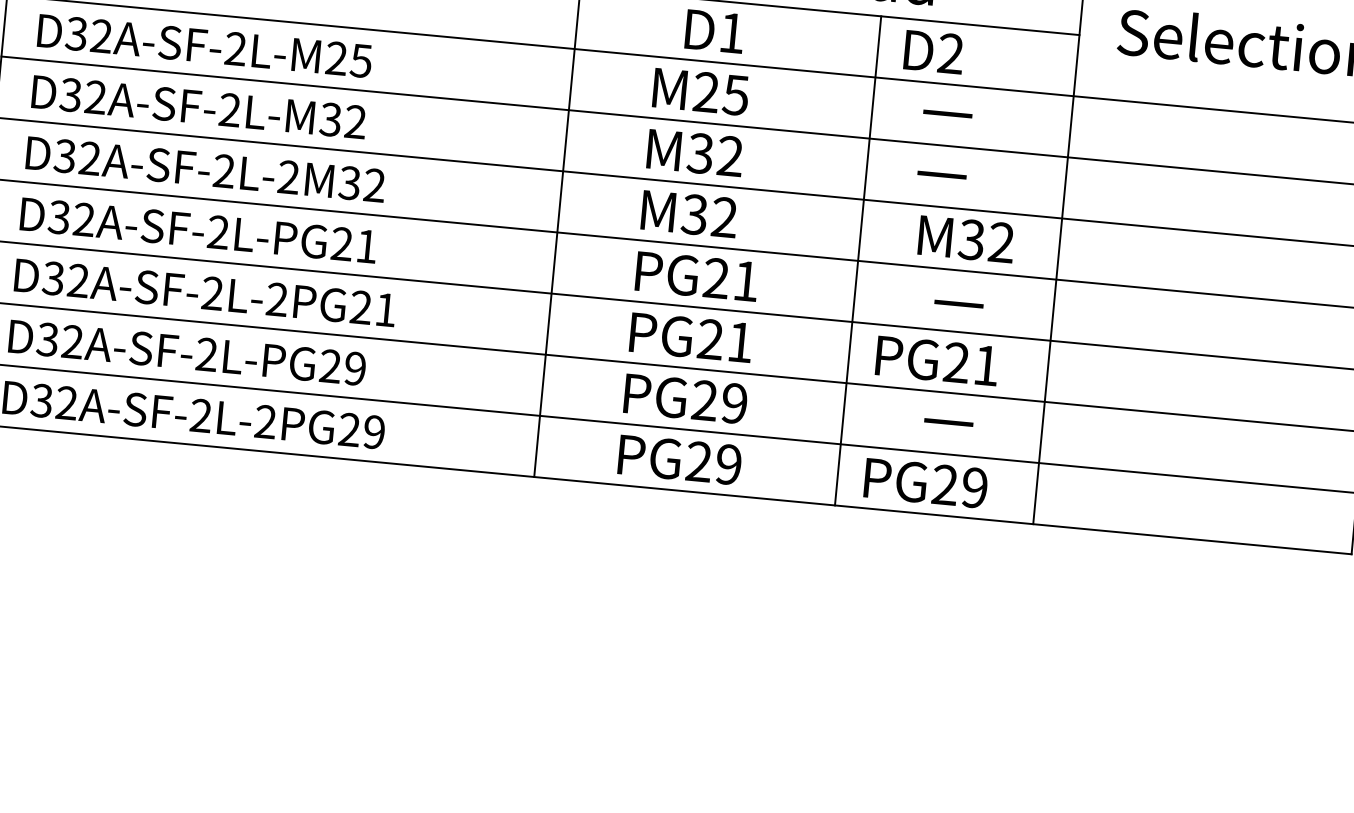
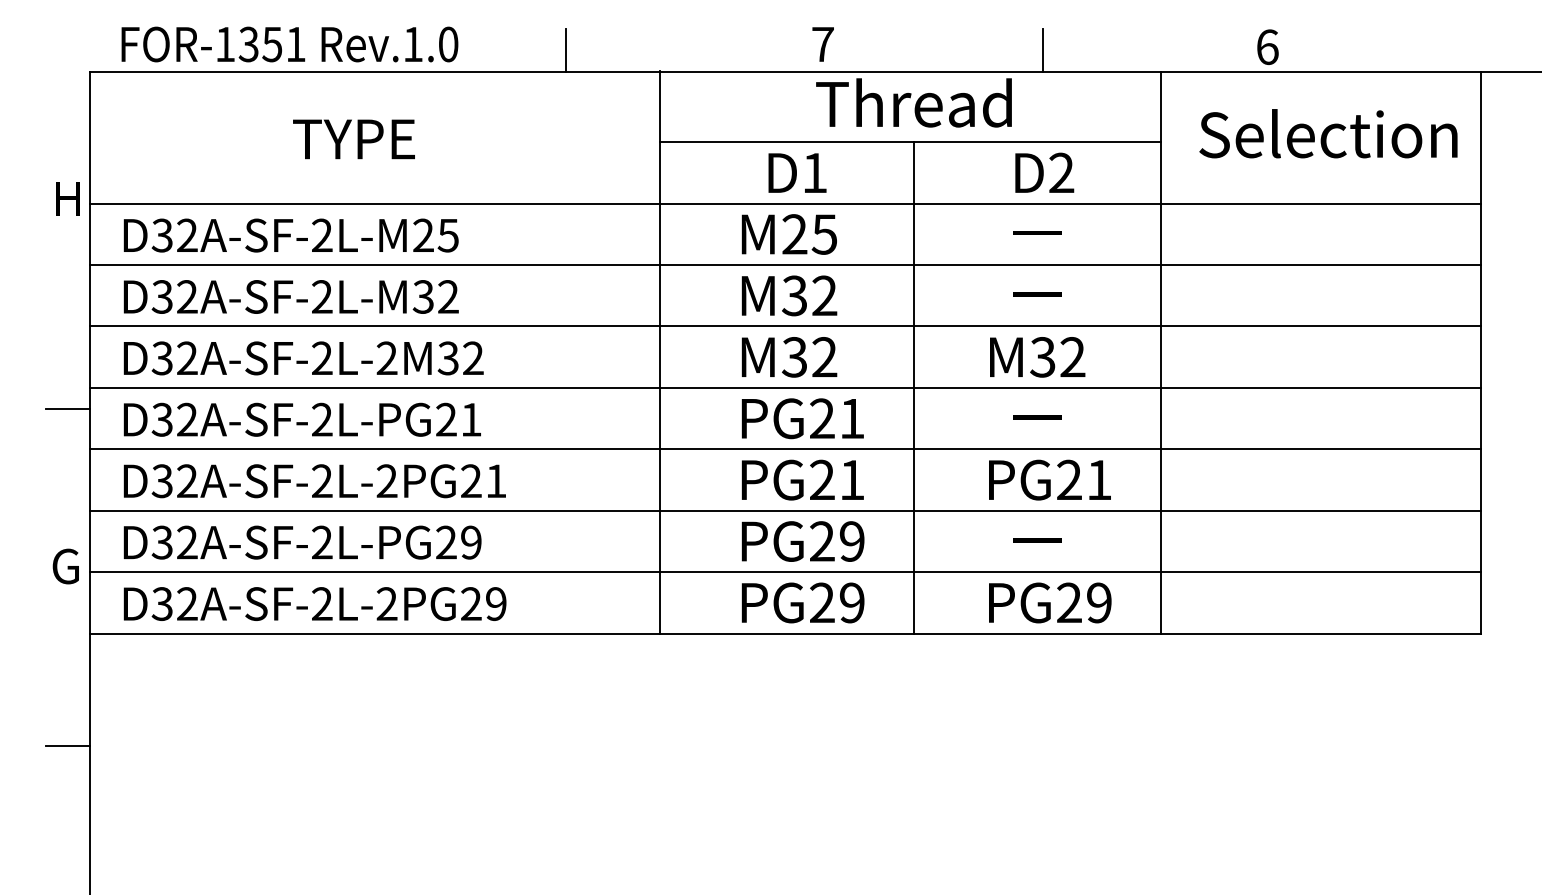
text: (933, 51) -> (1044, 172), moved
text: (966, 239) -> (1037, 357), moved
line: (857, 260) -> (913, 387), moved
text: (959, 304) -> (1037, 417), moved
text: (949, 422) -> (1037, 540), moved

